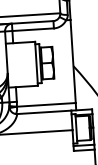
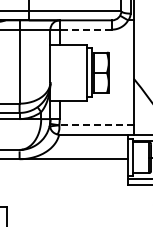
line: (32, 29) -> (85, 29), solid -> dashed
line: (45, 105) -> (95, 125), solid -> dashed

